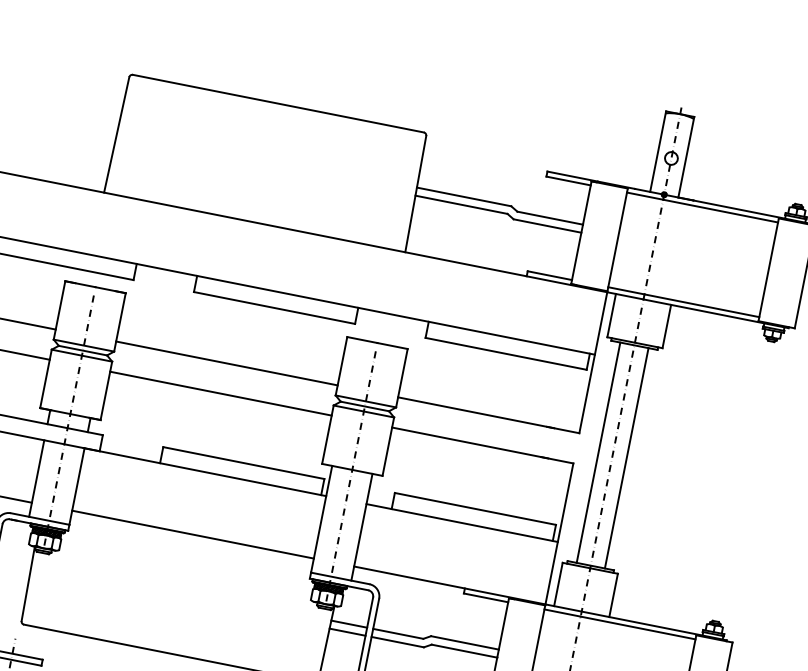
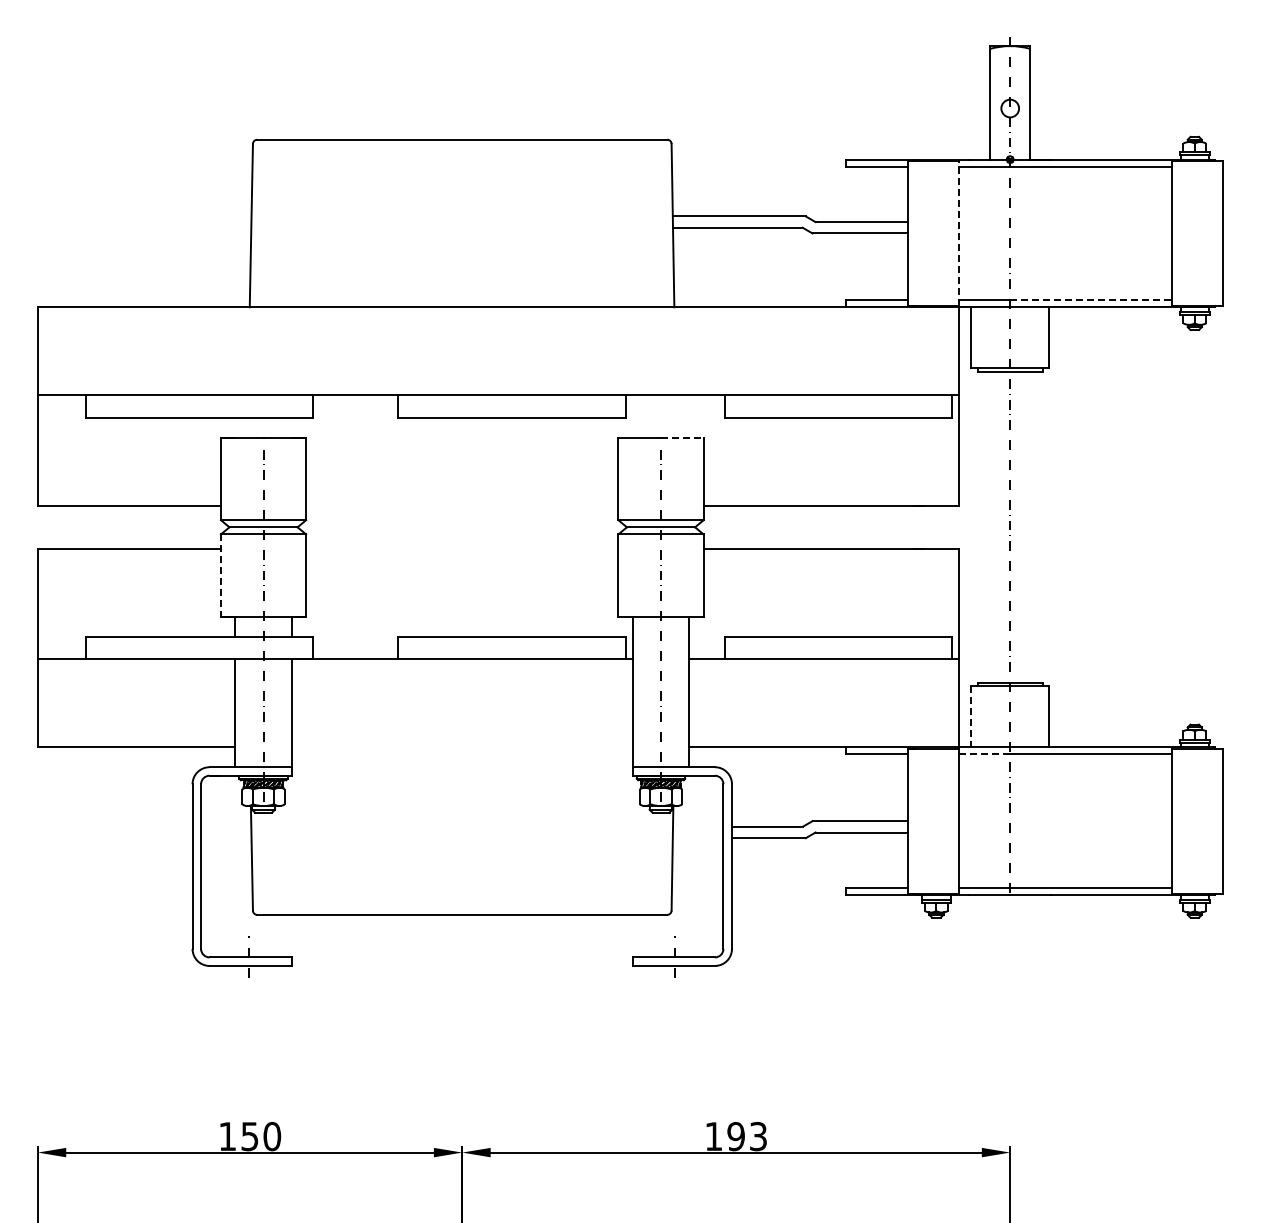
line: (618, 239) -> (959, 232), solid -> dashed
line: (702, 306) -> (1091, 300), solid -> dashed
line: (392, 345) -> (682, 437), solid -> dashed
line: (227, 363) -> (462, 506), removed
line: (45, 379) -> (220, 576), solid -> dashed
line: (221, 393) -> (462, 548), removed
line: (598, 452) -> (990, 527), removed
line: (626, 458) -> (1030, 527), removed
line: (192, 534) -> (461, 747), removed
line: (558, 584) -> (971, 716), solid -> dashed
line: (562, 613) -> (984, 754), solid -> dashed
line: (349, 623) -> (698, 826), removed
line: (347, 632) -> (697, 838), removed

